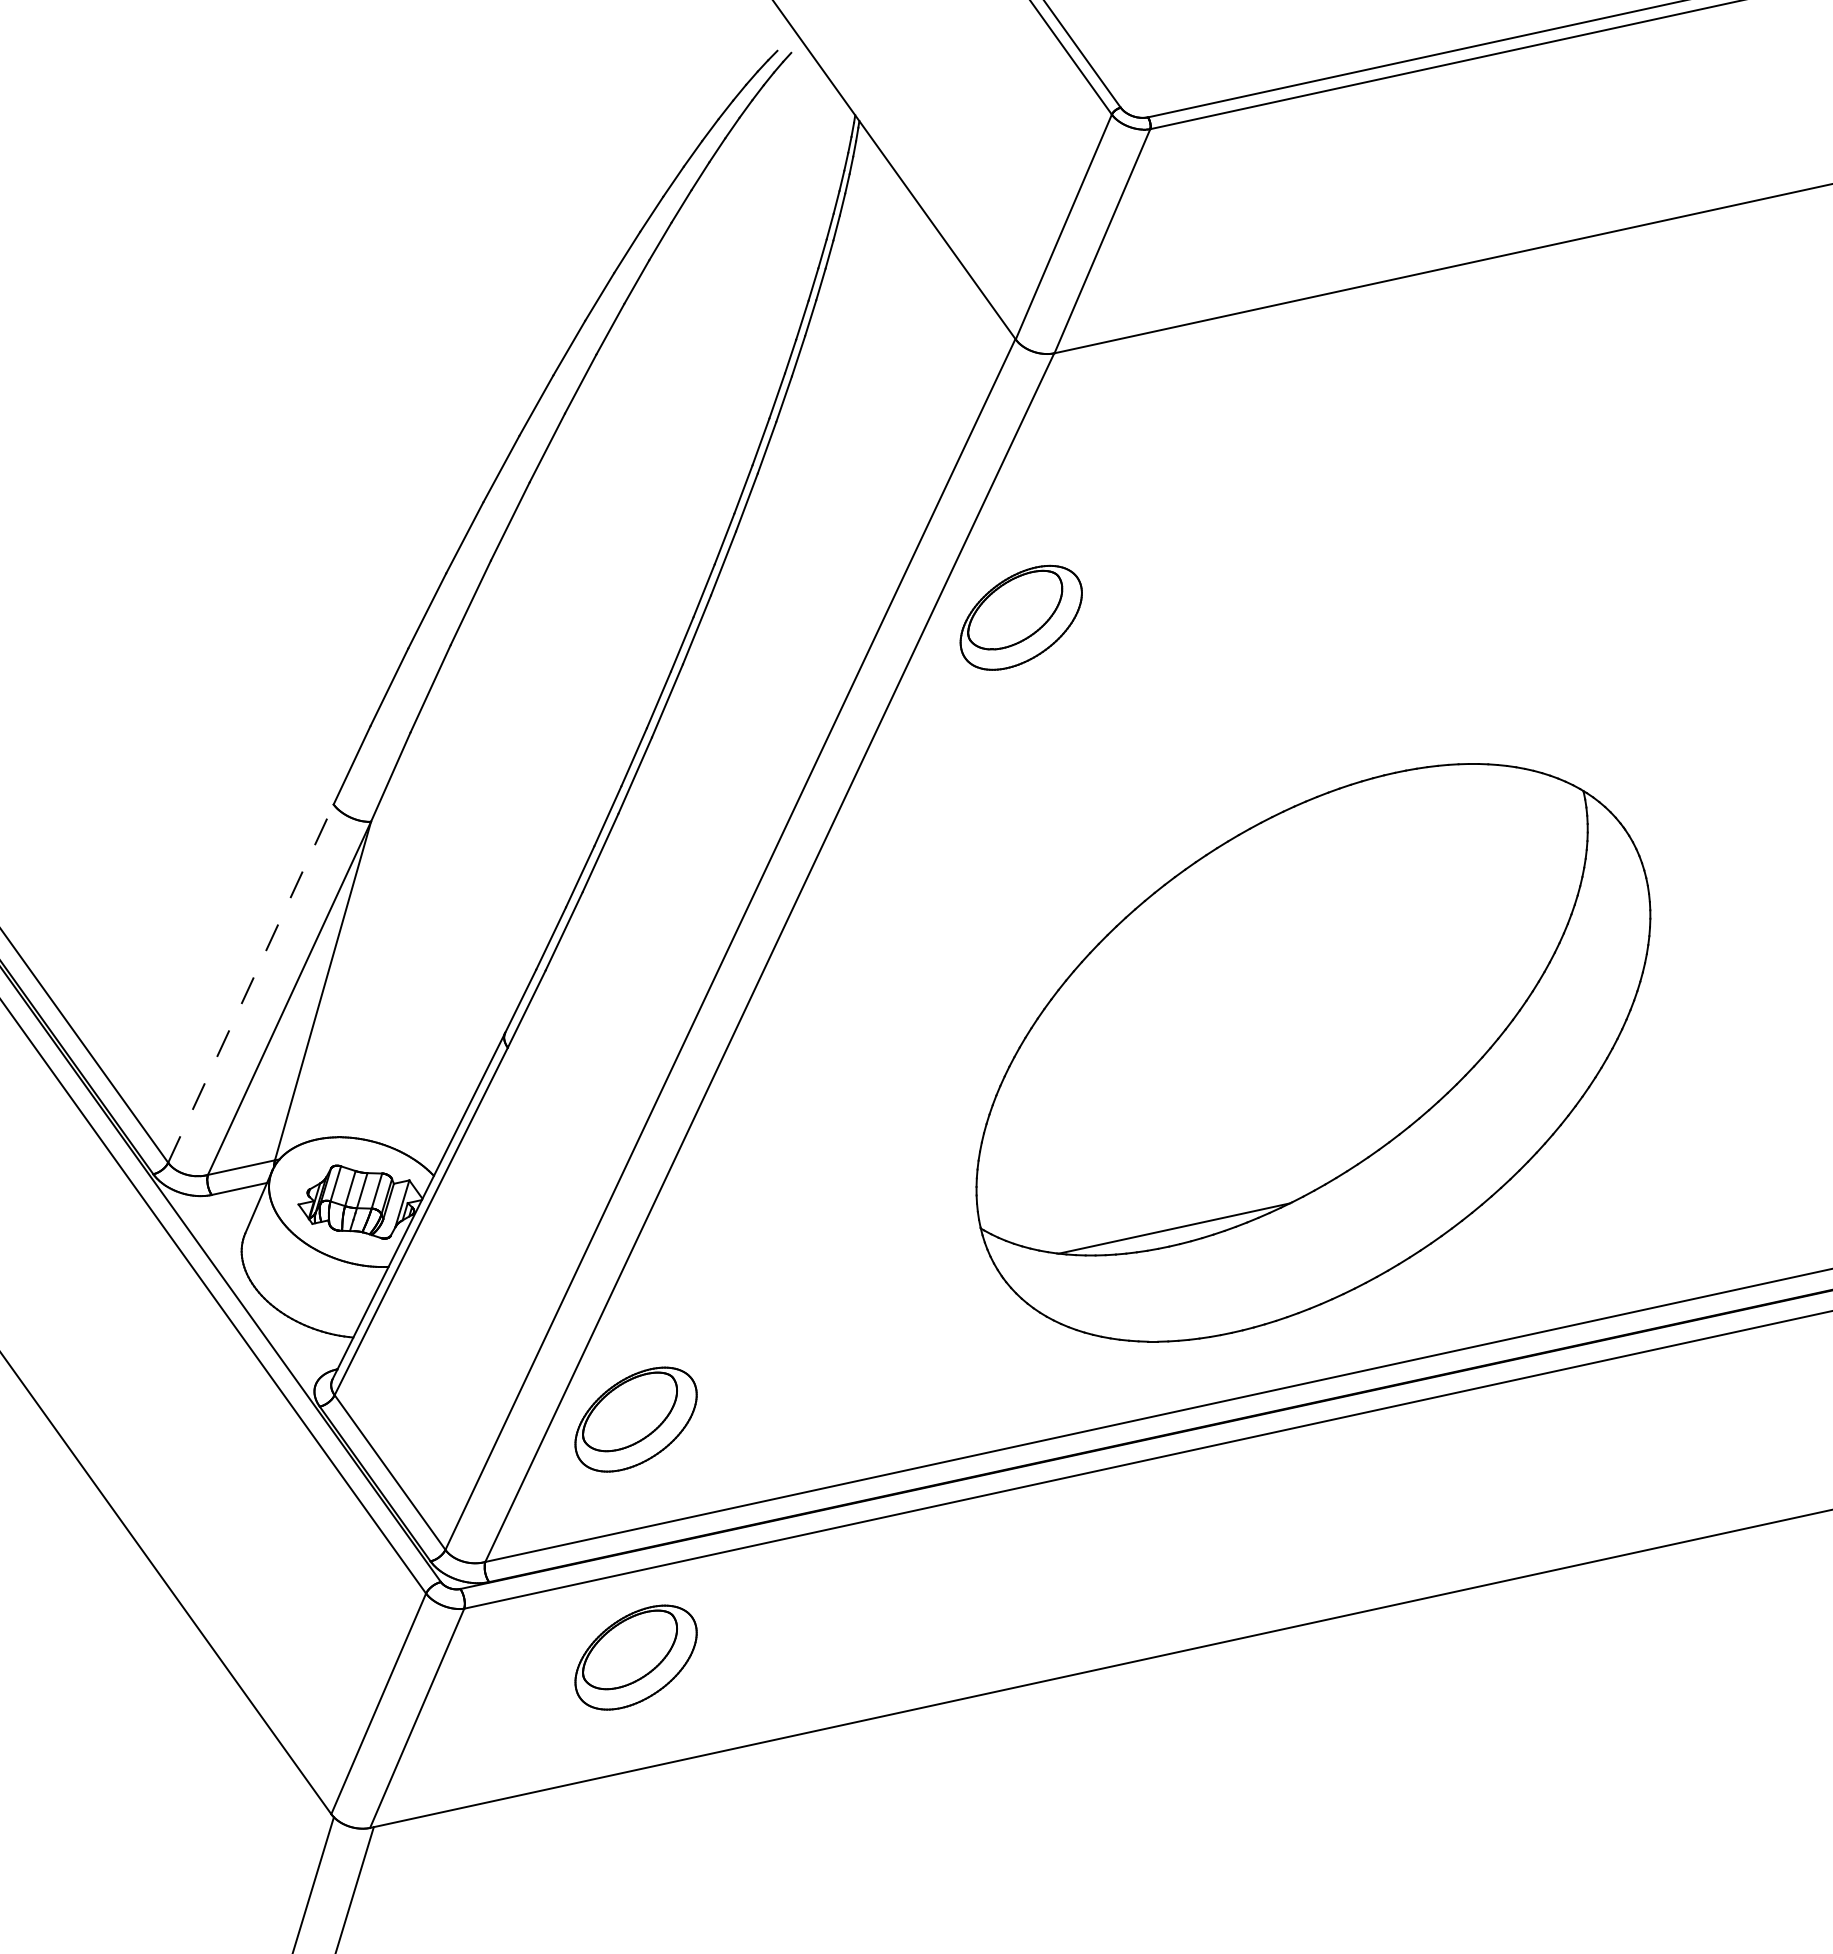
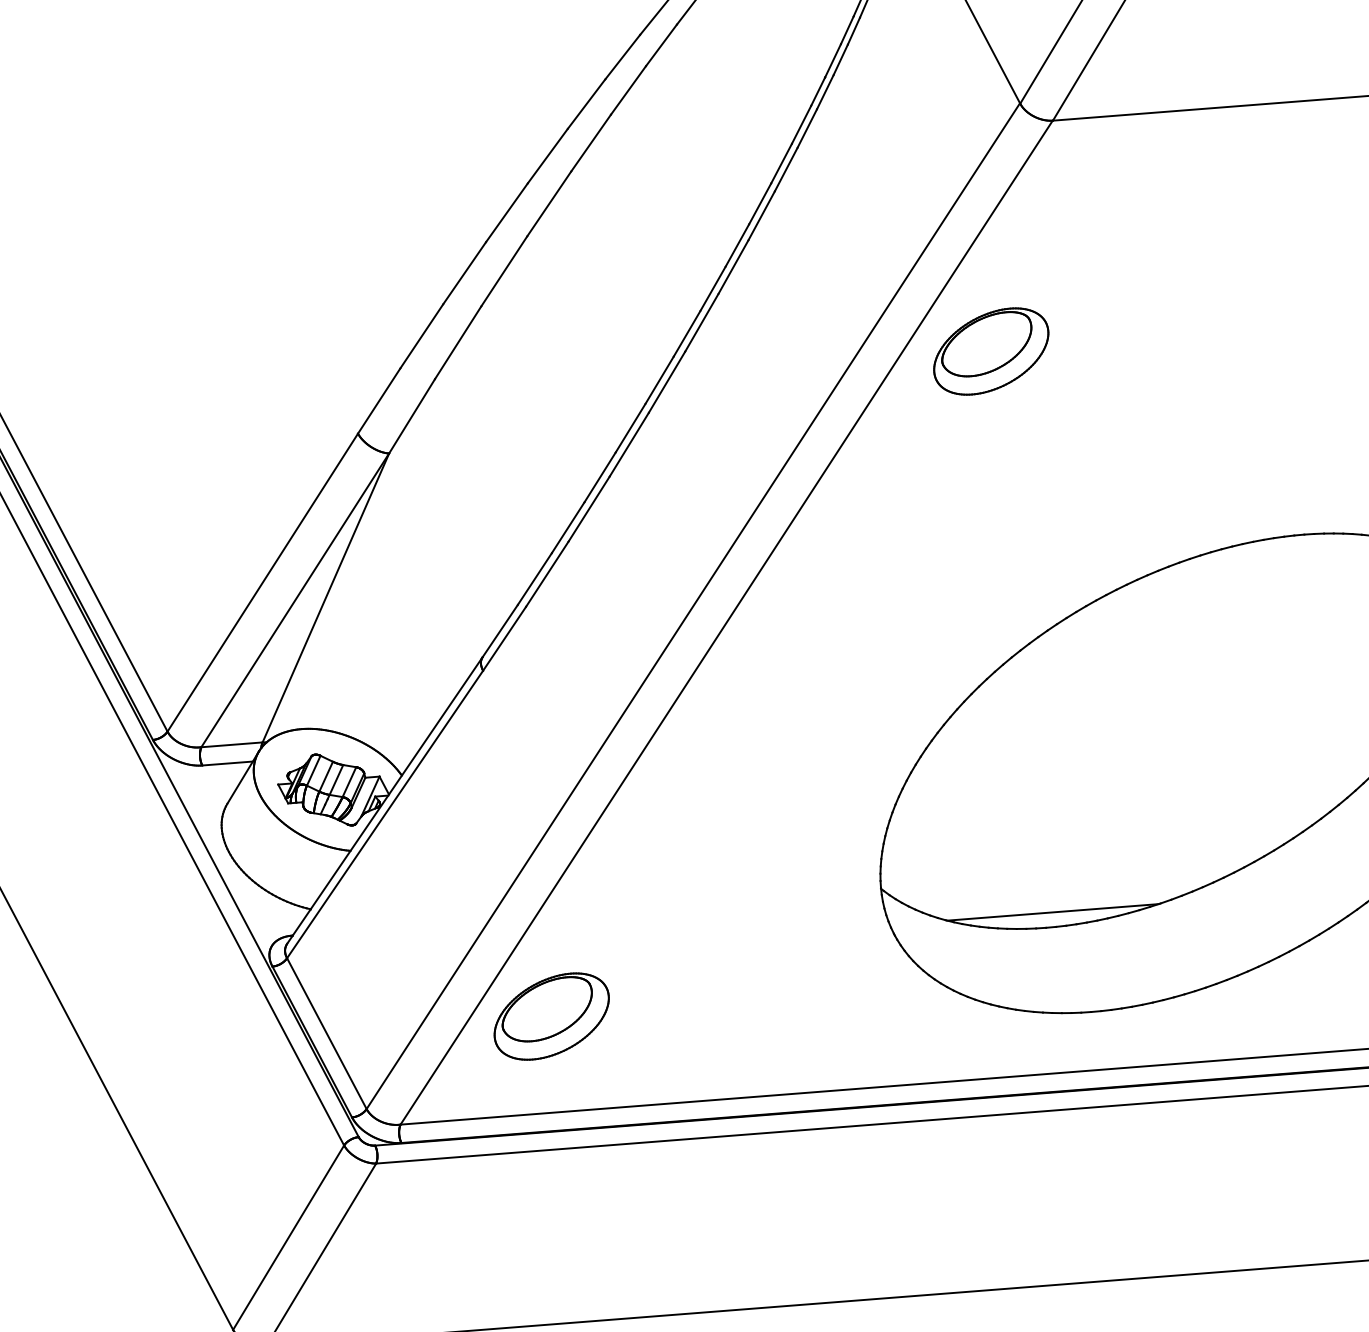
line: (251, 983) -> (263, 582), dashed -> solid
part: (635, 1657) -> (522, 1227), removed

